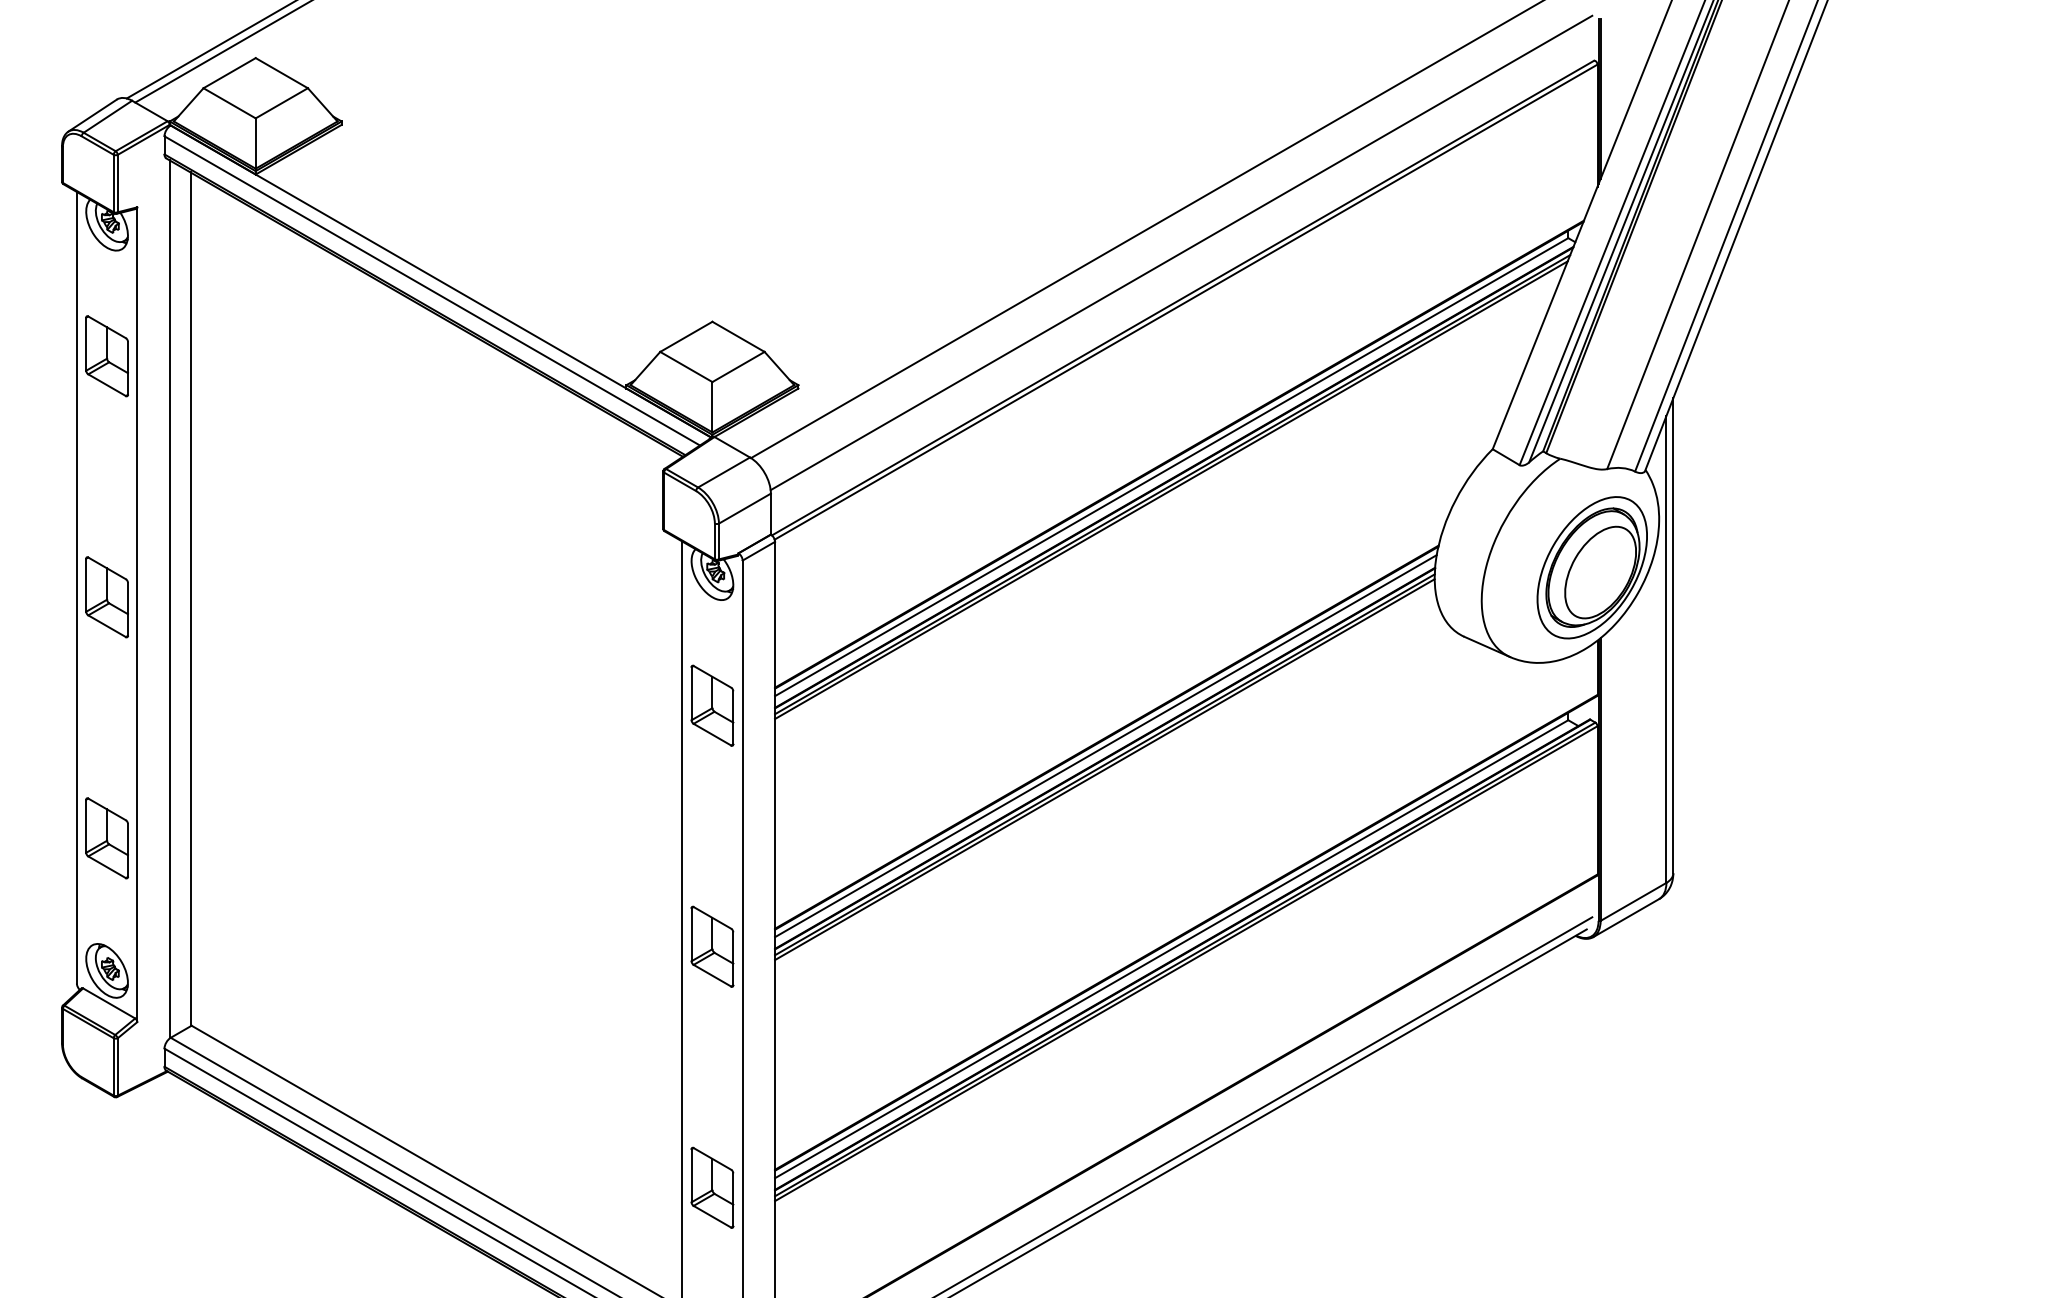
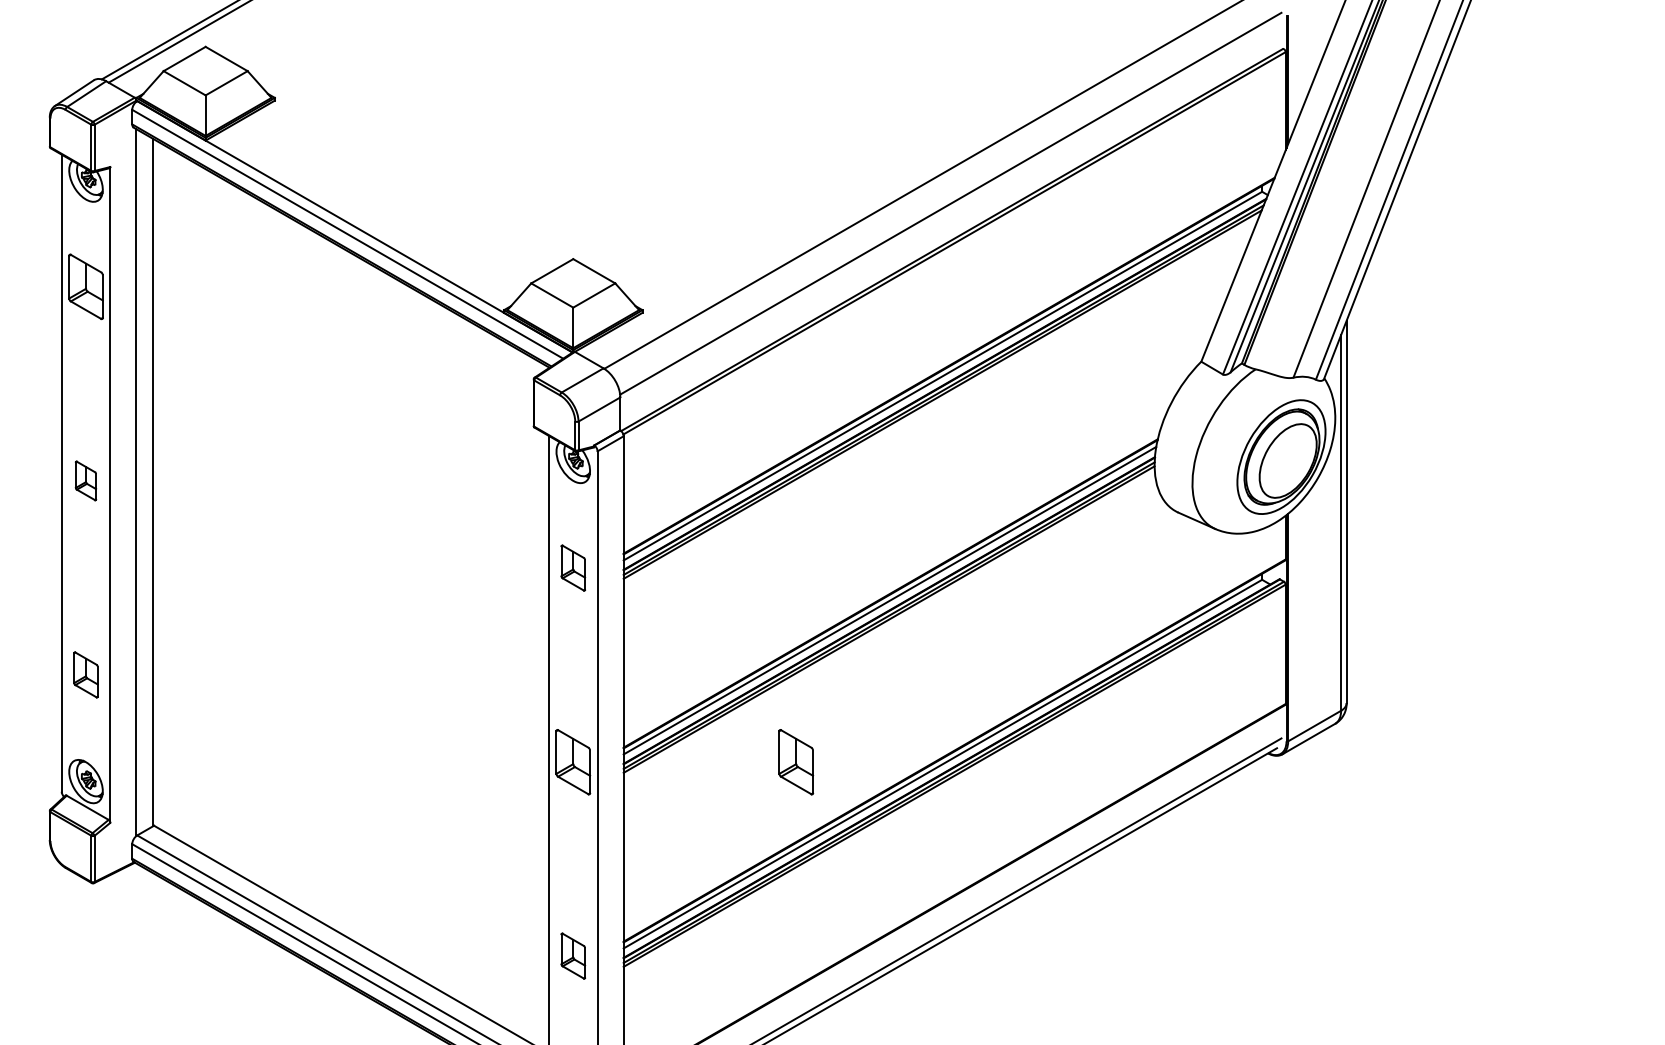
part: (106, 597) -> (85, 481), size x0.6
part: (712, 705) -> (573, 567), size x0.7
part: (106, 838) -> (85, 675), size x0.7
part: (989, 946) -> (796, 761), added
part: (712, 1187) -> (573, 955), size x0.7

